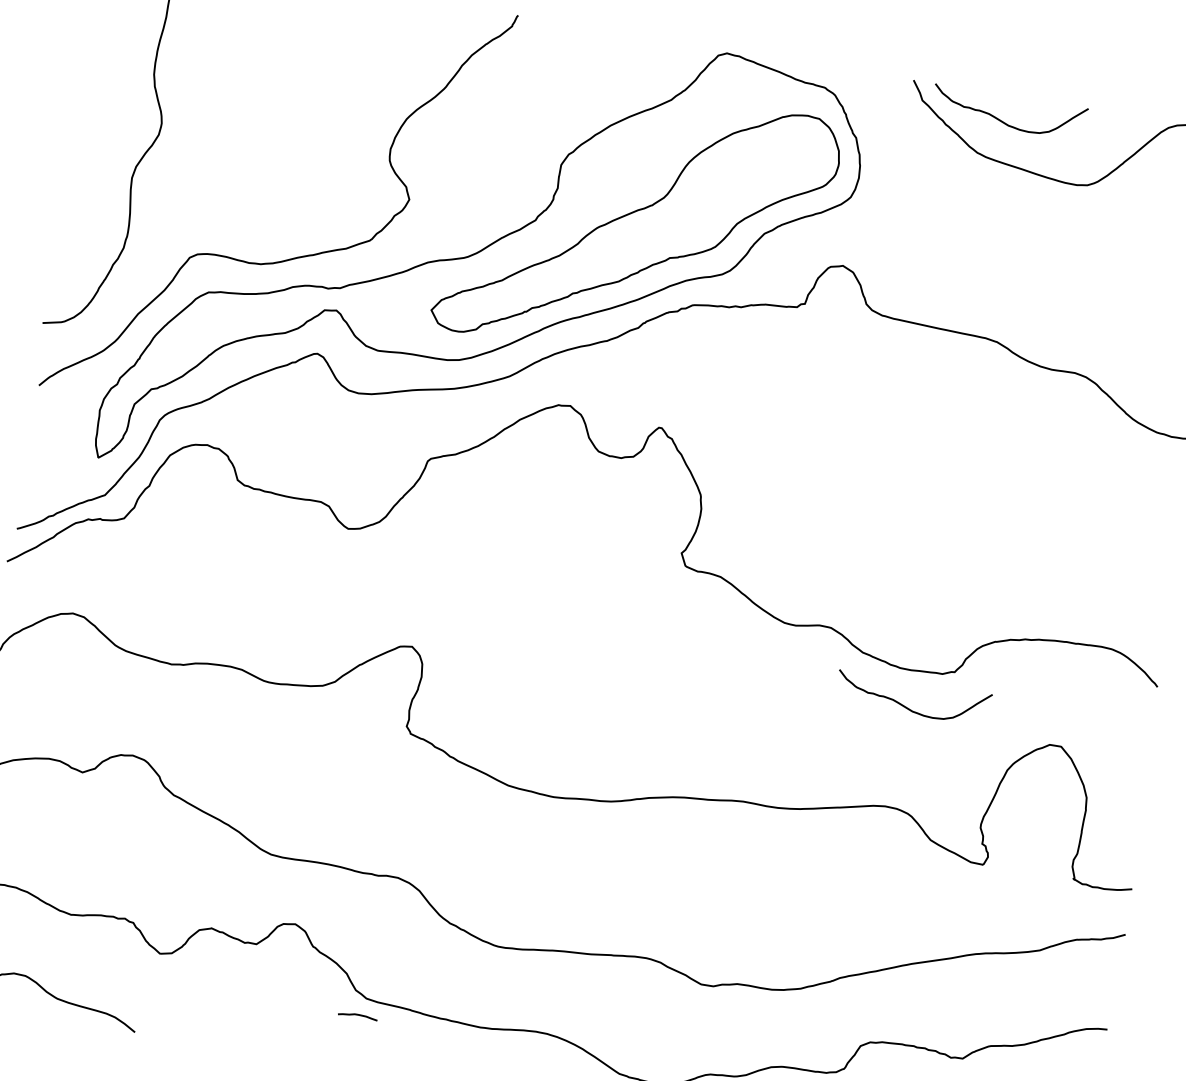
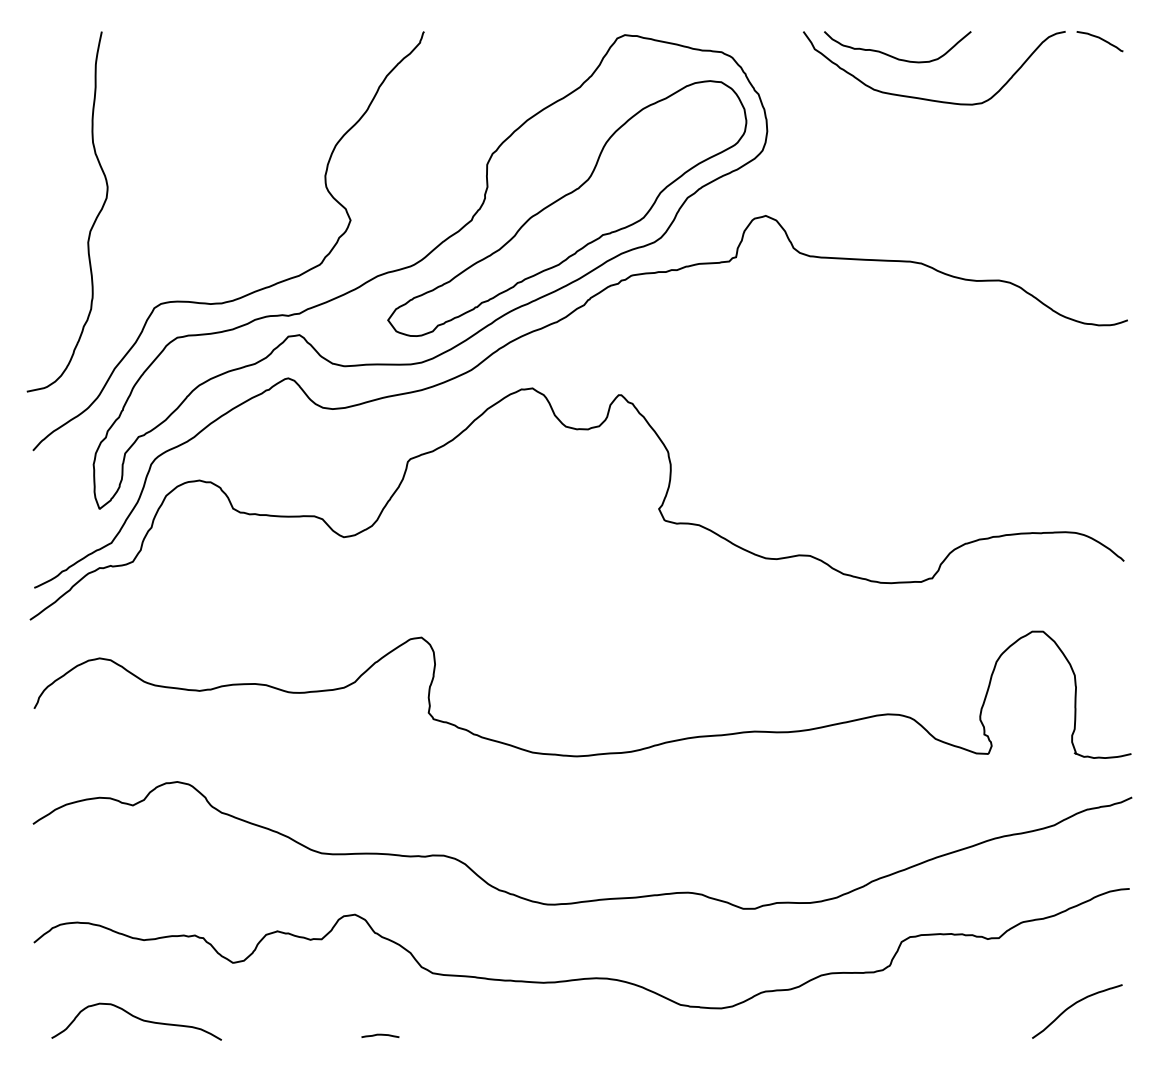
curve: (908, 707) -> (894, 618), removed
curve: (358, 1015) -> (380, 1035), moved

